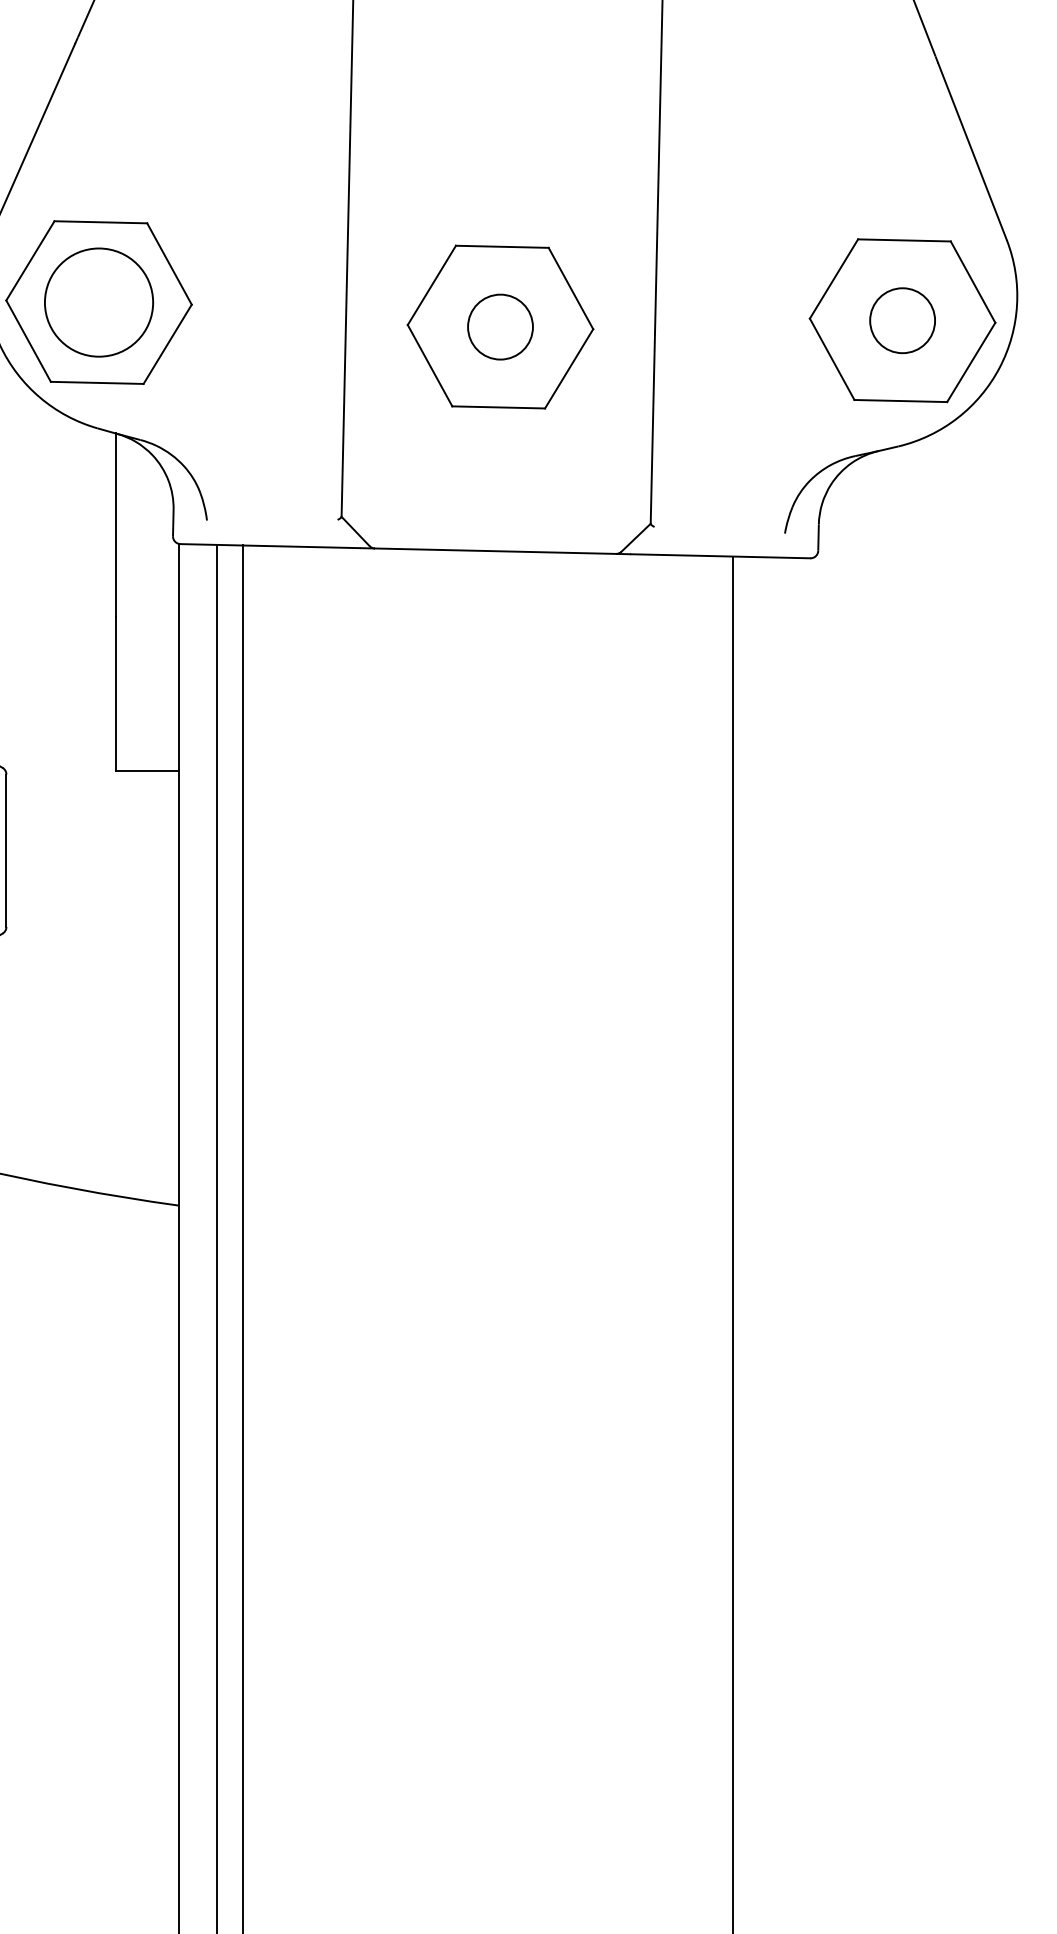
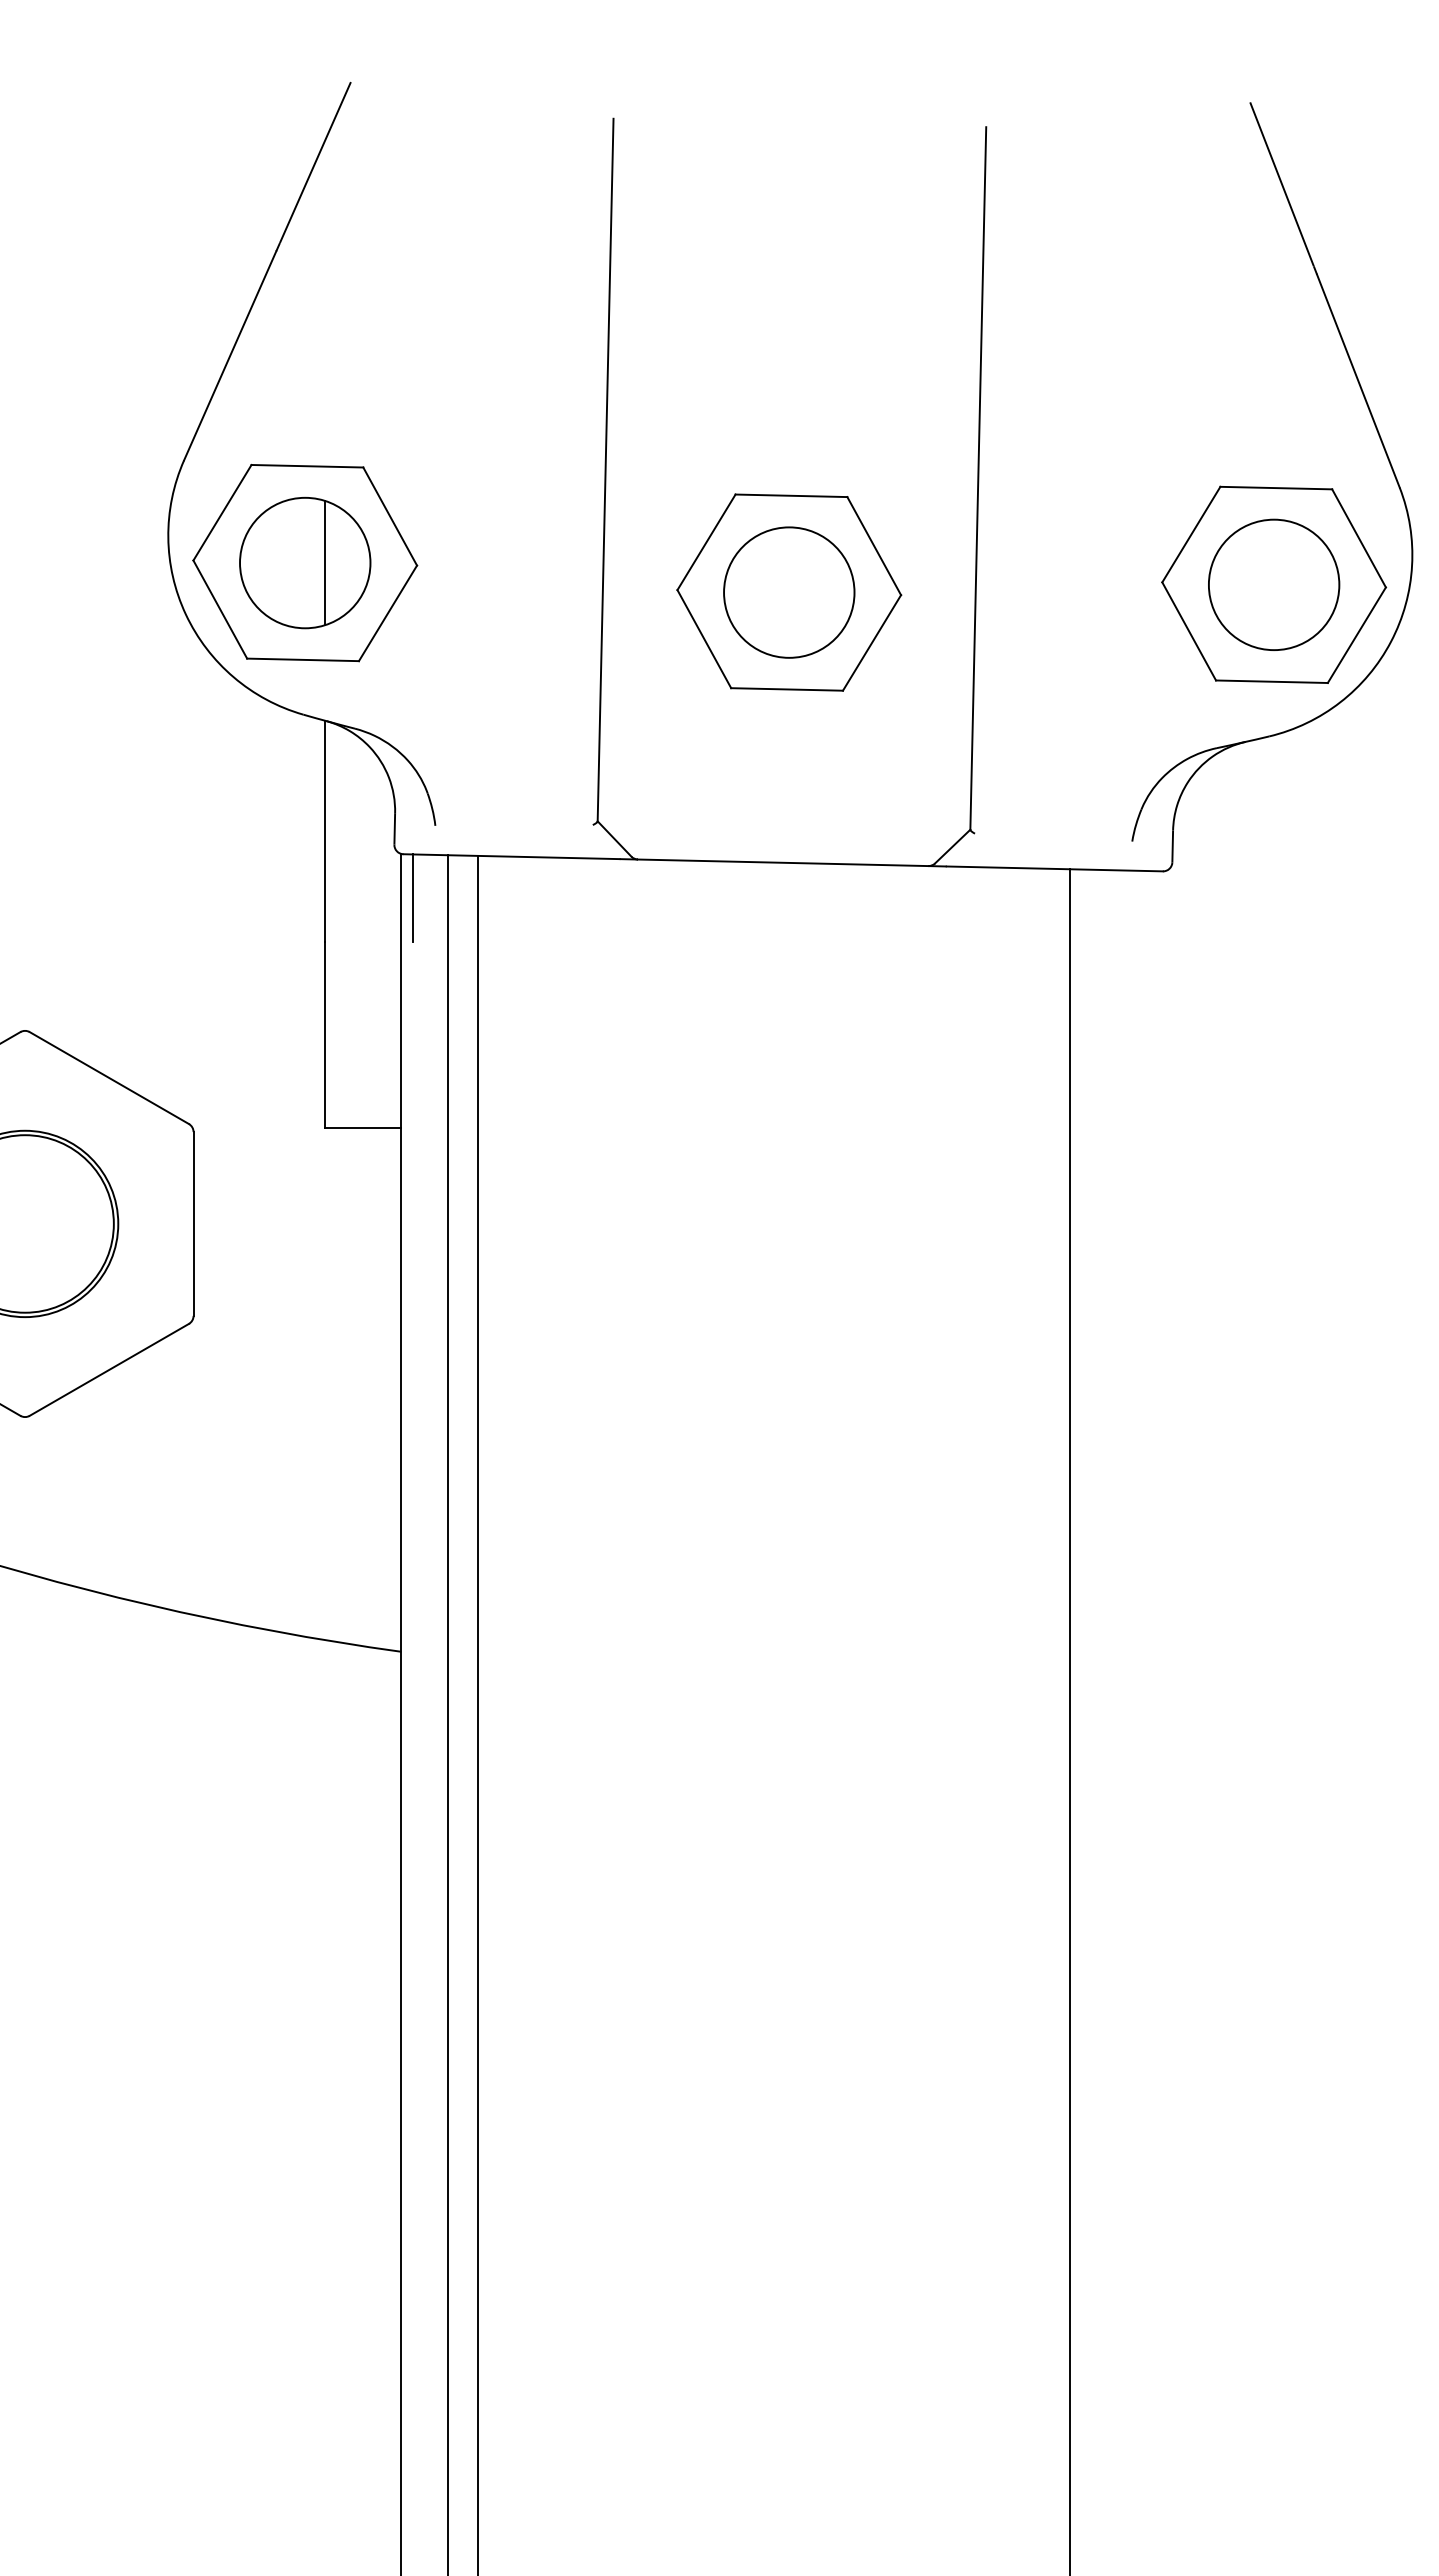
line: (115, 302) -> (325, 563), added
circle: (902, 320) -> (1273, 584), size x1.67
circle: (500, 327) -> (789, 592), size x1.67
line: (188, 579) -> (413, 897), added

